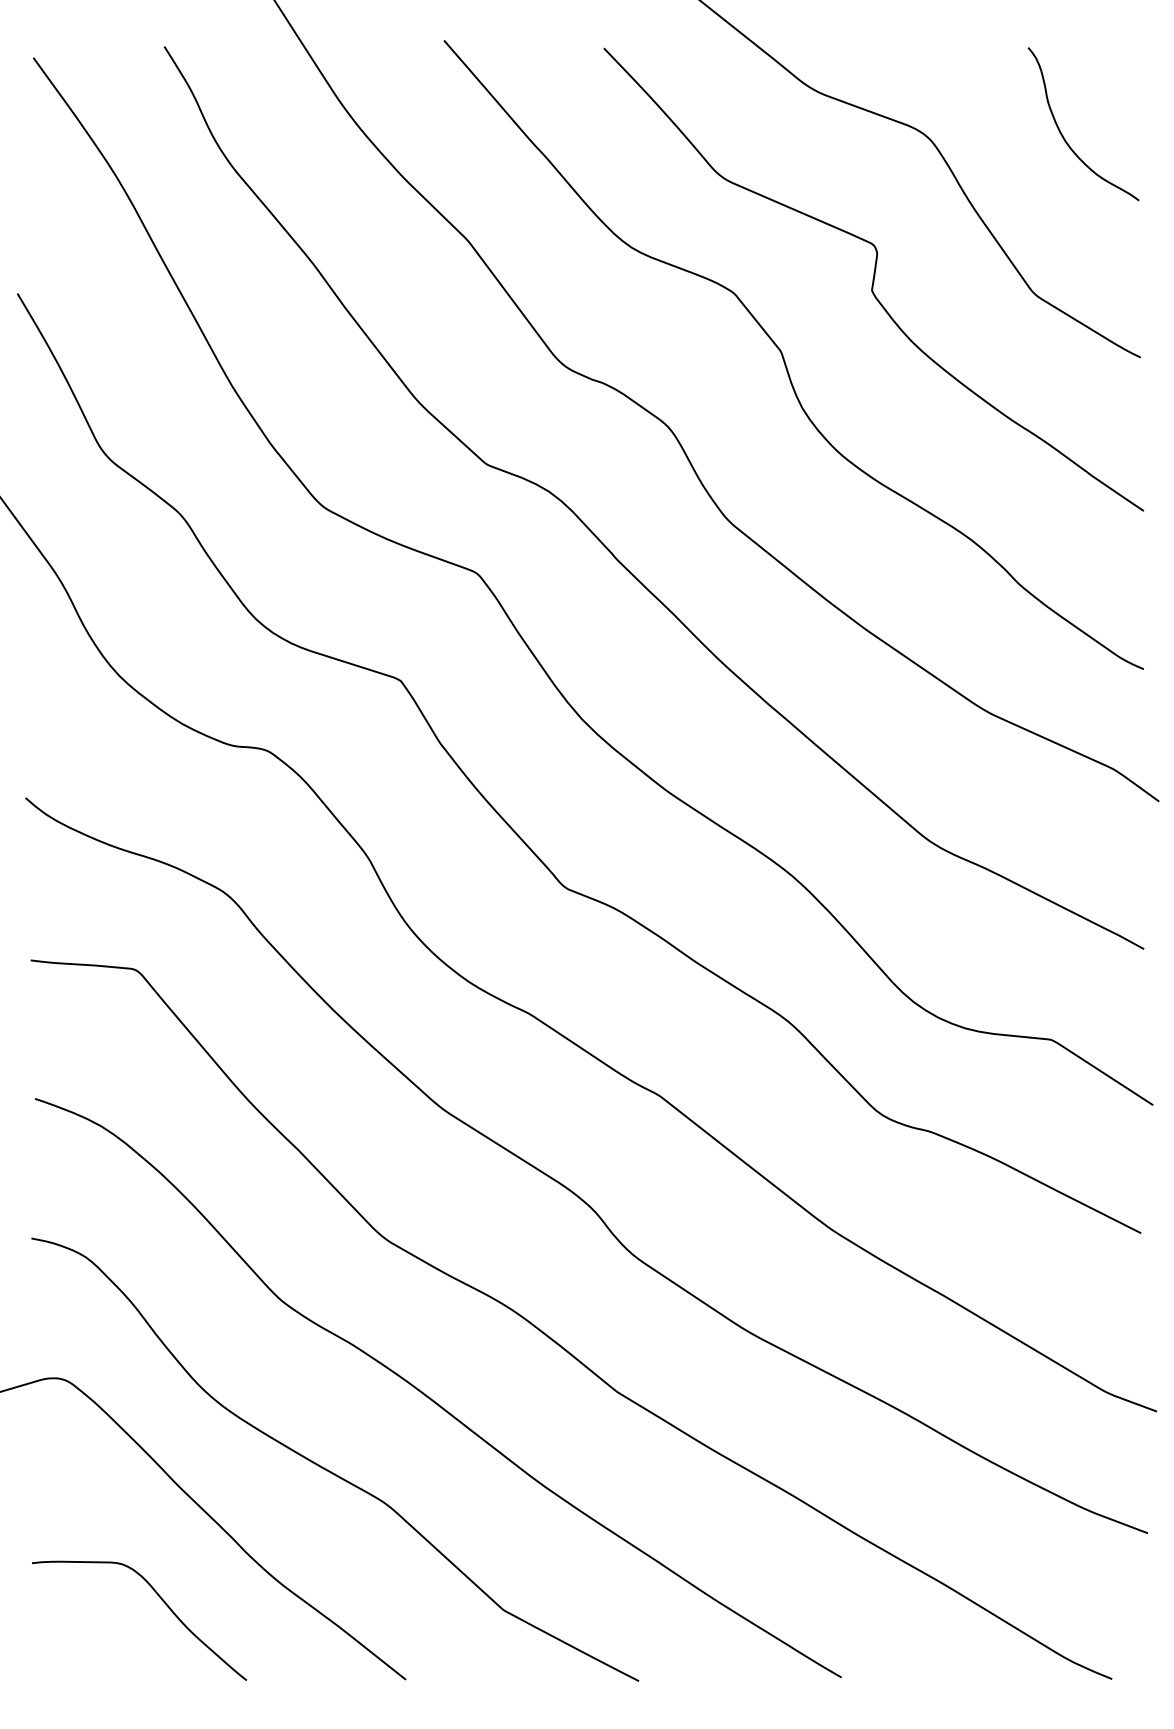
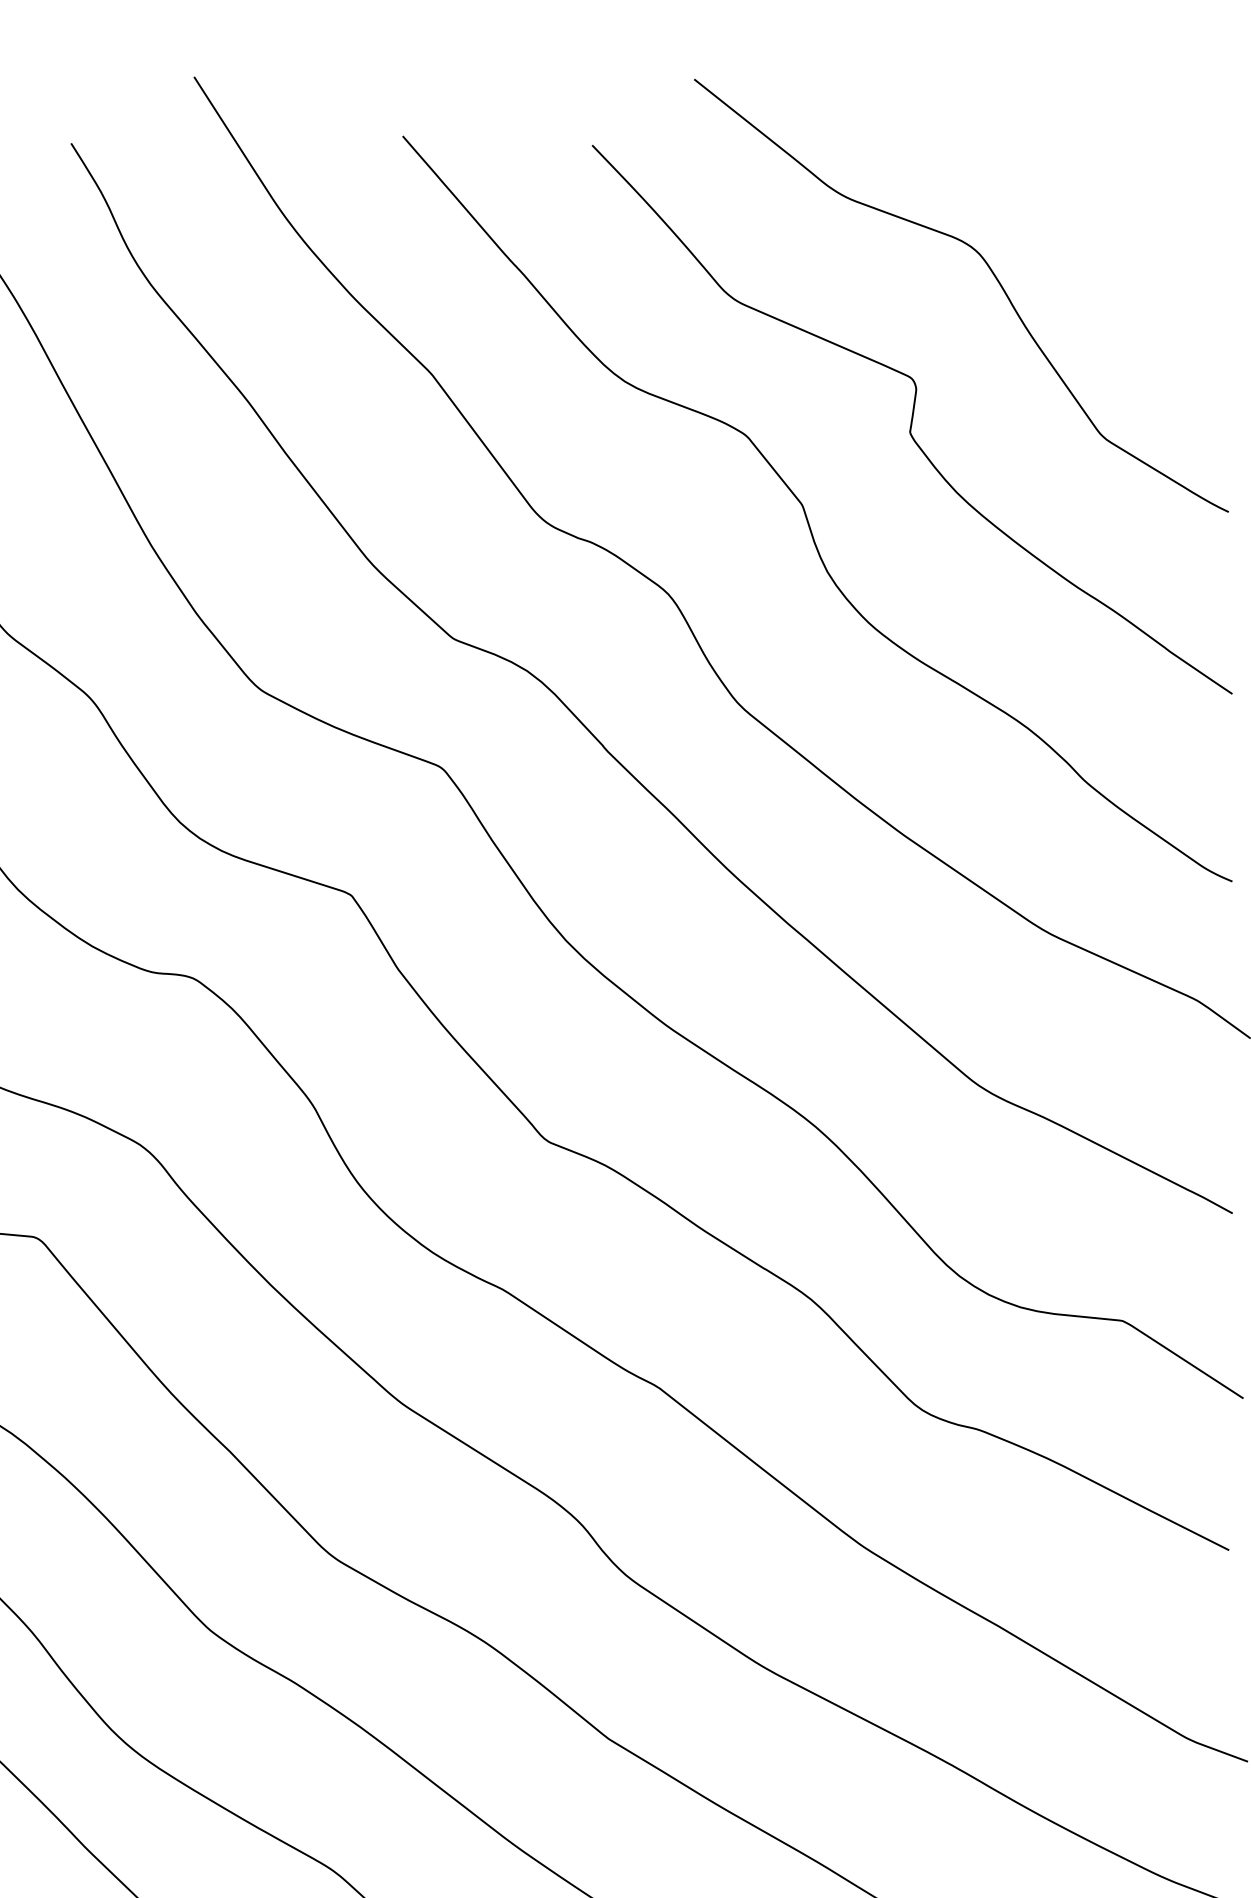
curve: (1063, 135) -> (1137, 248), removed

